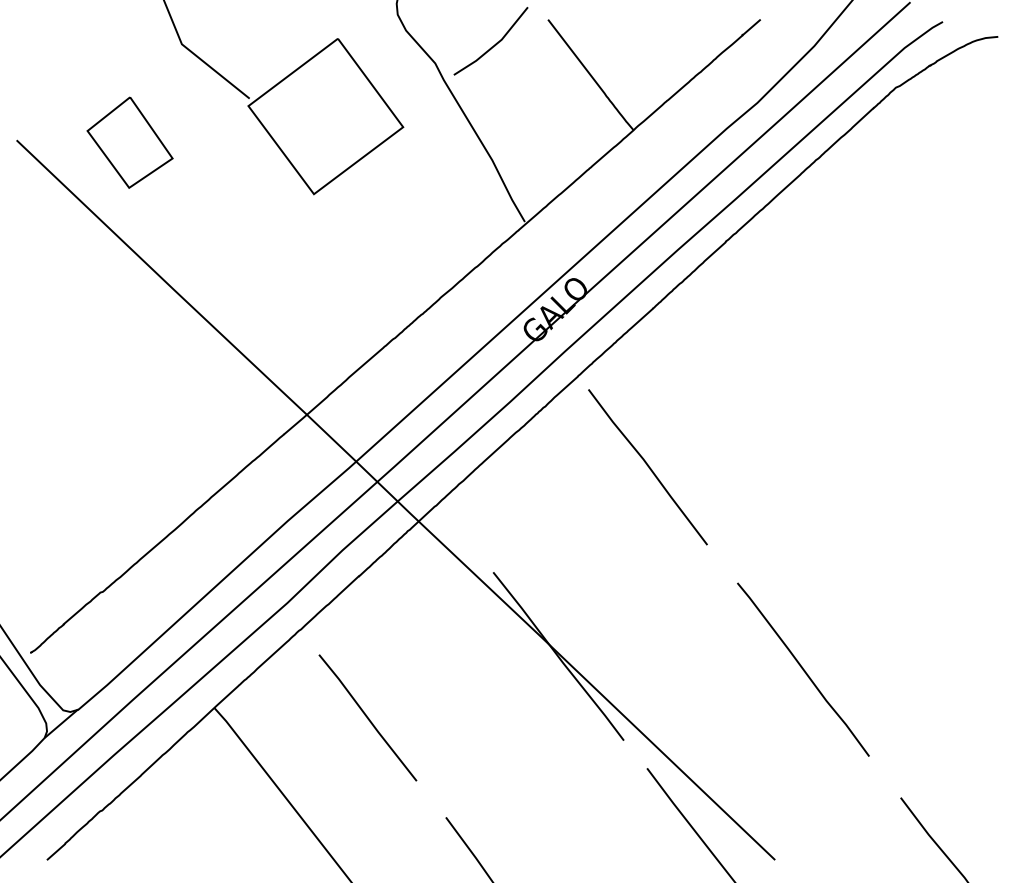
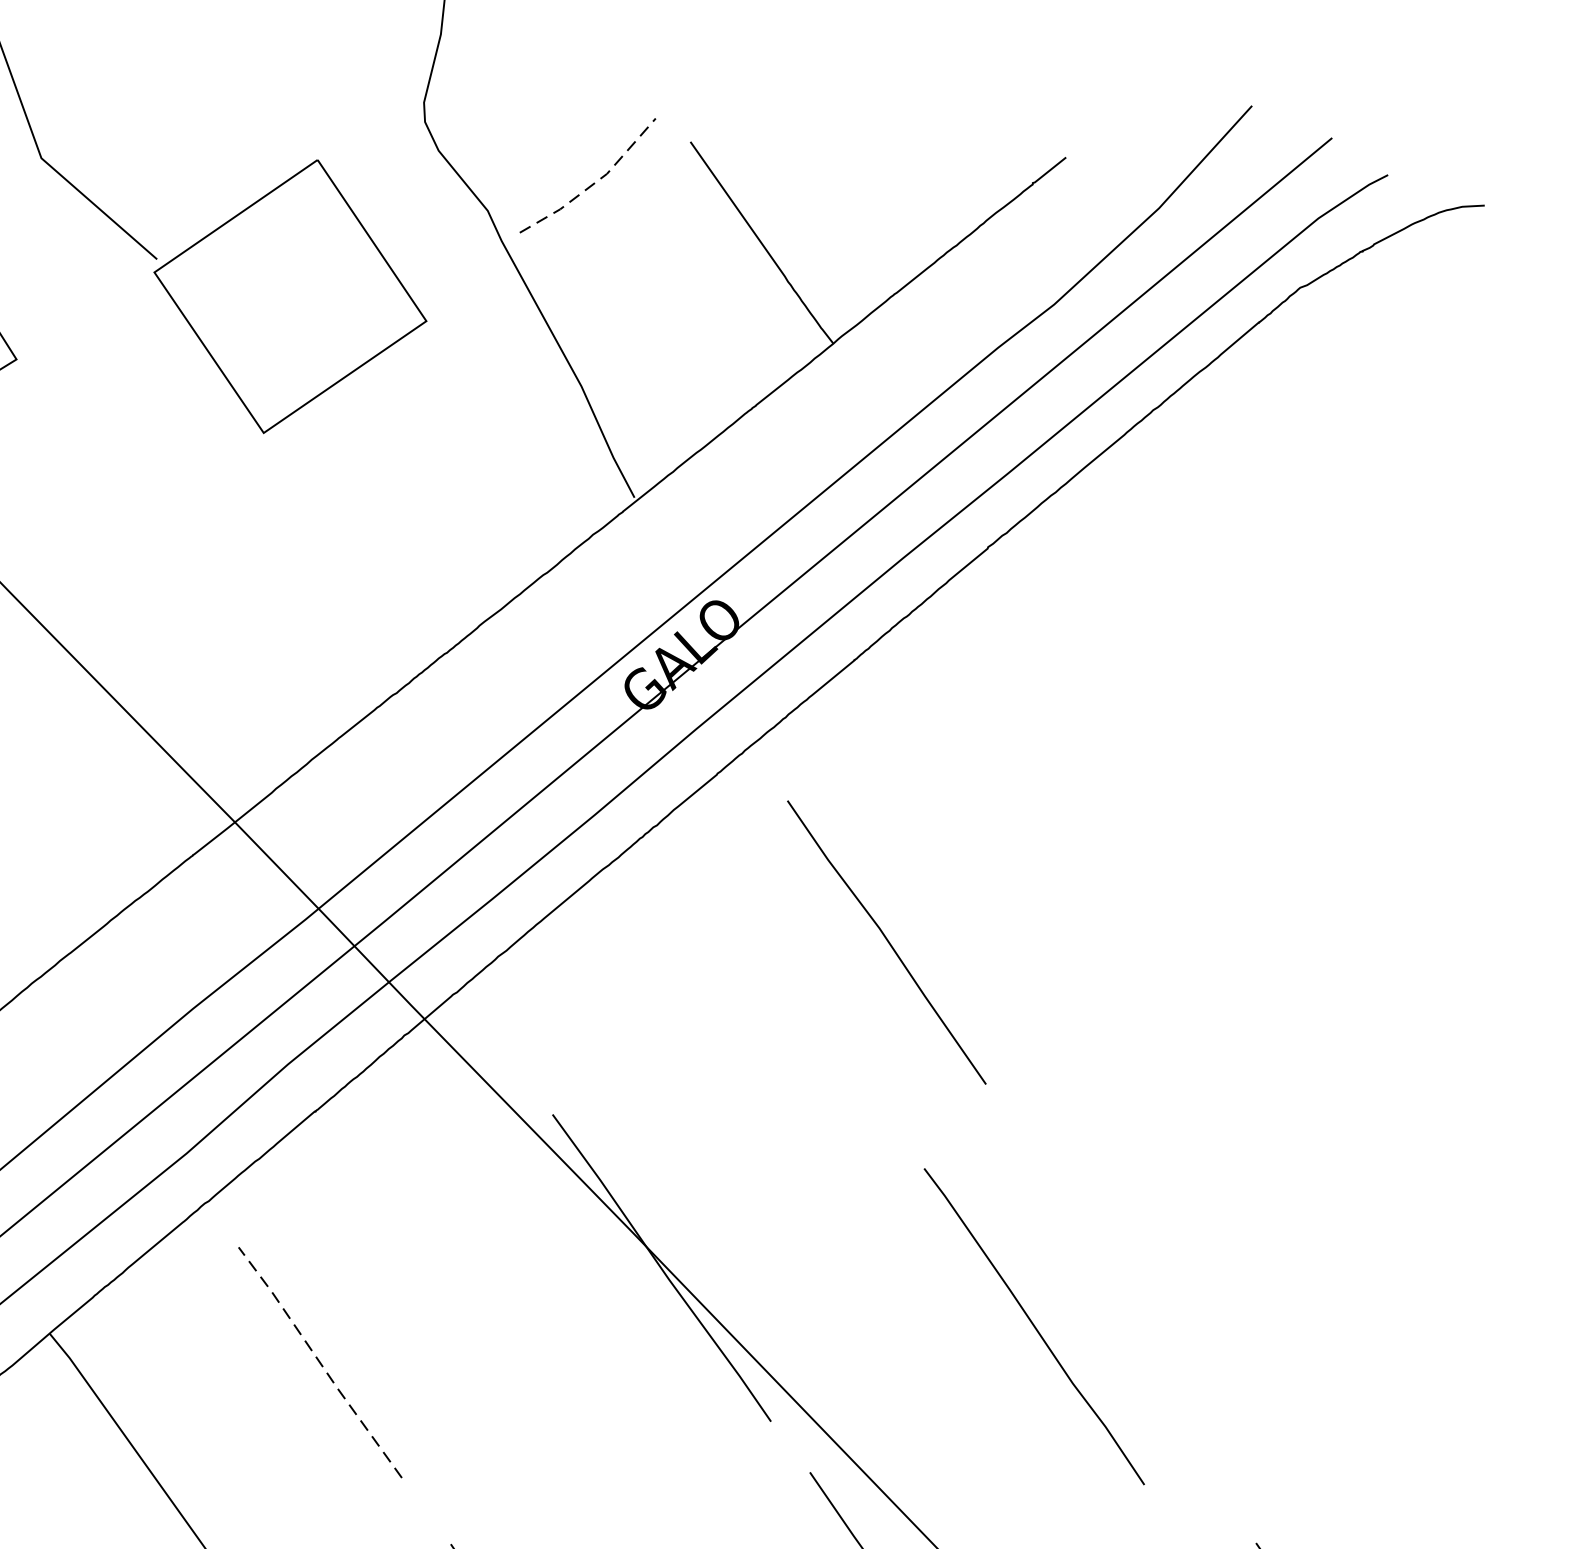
line: (494, 45) -> (593, 183), solid -> dashed
line: (647, 466) -> (886, 941), moved
curve: (803, 669) -> (1034, 1326), moved
line: (367, 717) -> (319, 1361), solid -> dashed

